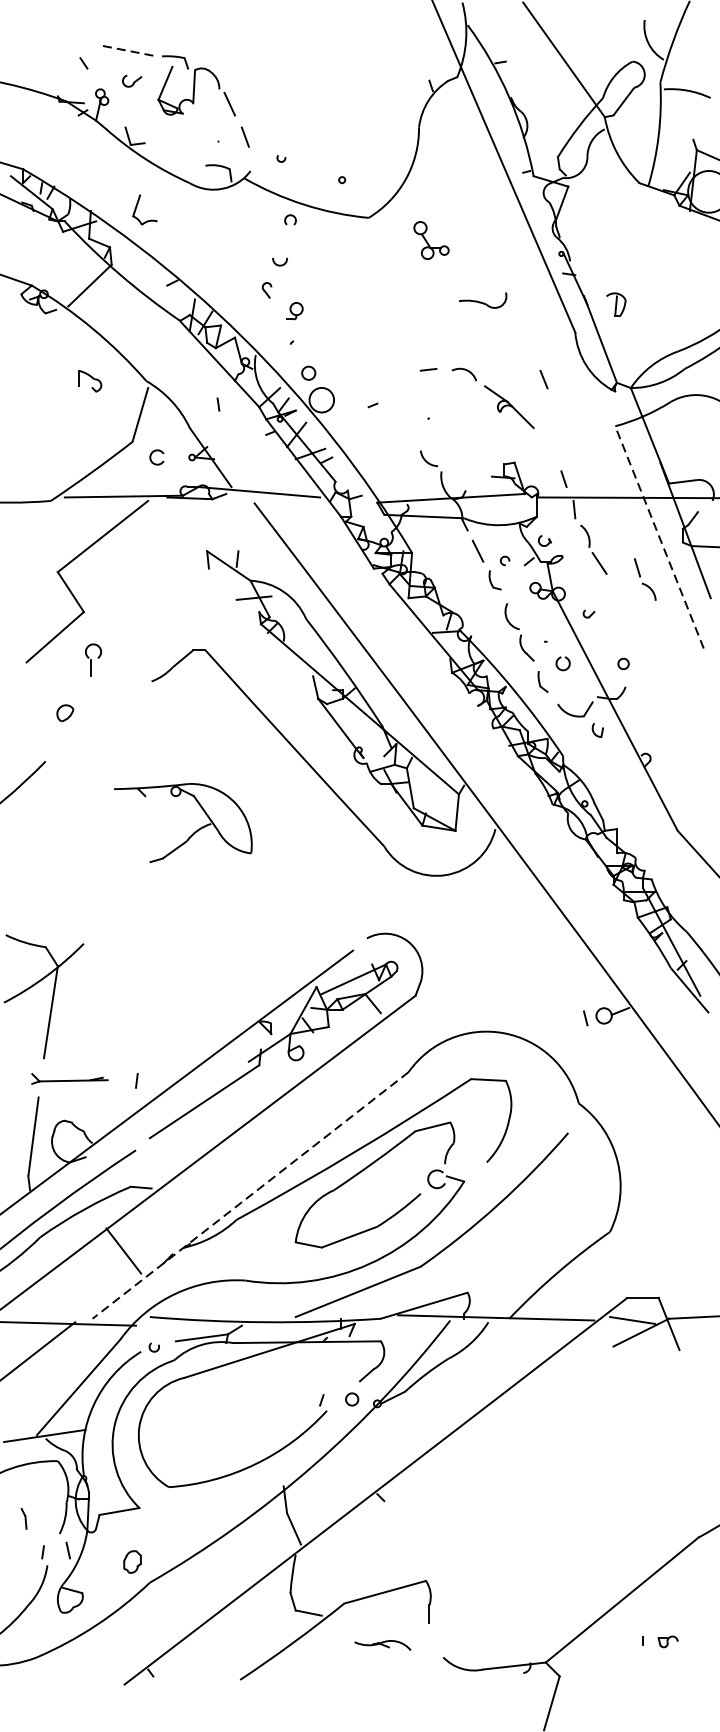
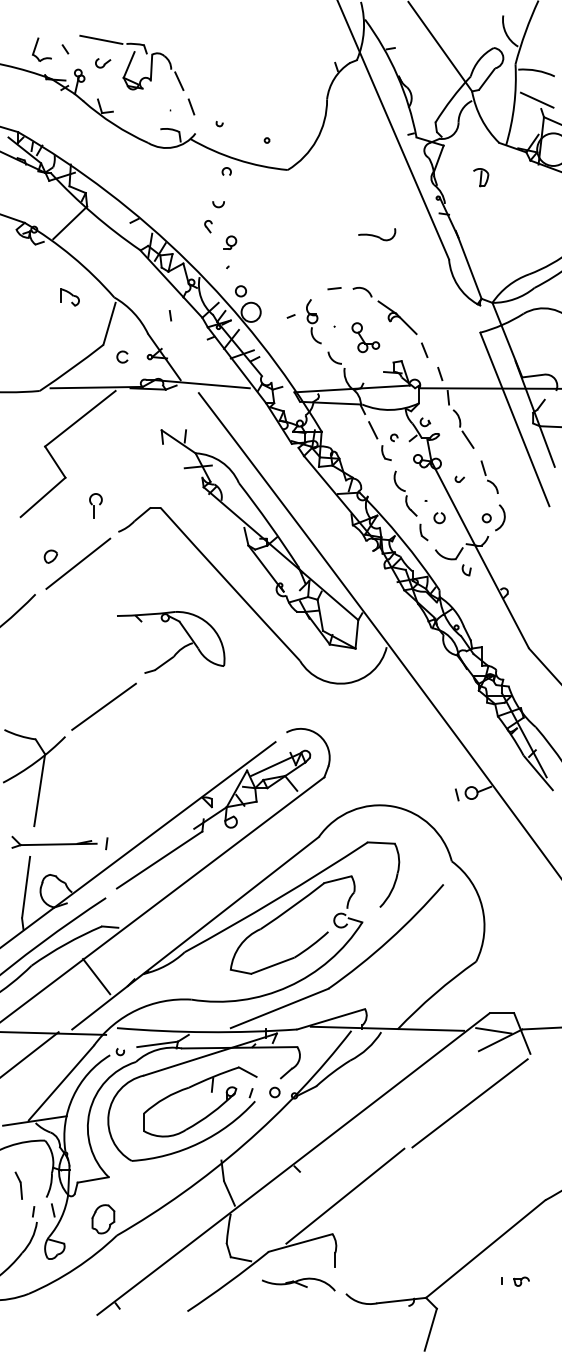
line: (130, 50) -> (101, 39), dashed -> solid
line: (687, 127) -> (536, 99), added
part: (144, 209) -> (41, 49), moved
part: (431, 240) -> (365, 337), moved
part: (616, 304) -> (481, 177), moved
line: (543, 378) -> (424, 349), moved
part: (401, 411) -> (313, 321), added
line: (659, 536) -> (514, 418), dashed -> solid
part: (645, 578) -> (489, 476), moved
part: (92, 659) -> (95, 505), moved
arc: (645, 662) -> (503, 517), added
line: (100, 721) -> (78, 563), added
part: (194, 832) -> (179, 649), moved
line: (132, 905) -> (103, 706), added
part: (69, 1077) -> (54, 841), size x1.43
line: (250, 1195) -> (195, 933), dashed -> solid
part: (270, 1399) -> (211, 1092), added
line: (601, 1413) -> (469, 1103), added
part: (23, 1518) -> (18, 1185), size x1.67
line: (442, 1531) -> (345, 1195), added
part: (132, 1562) -> (103, 1219), size x1.67
part: (382, 1645) -> (298, 1284), size x1.67

